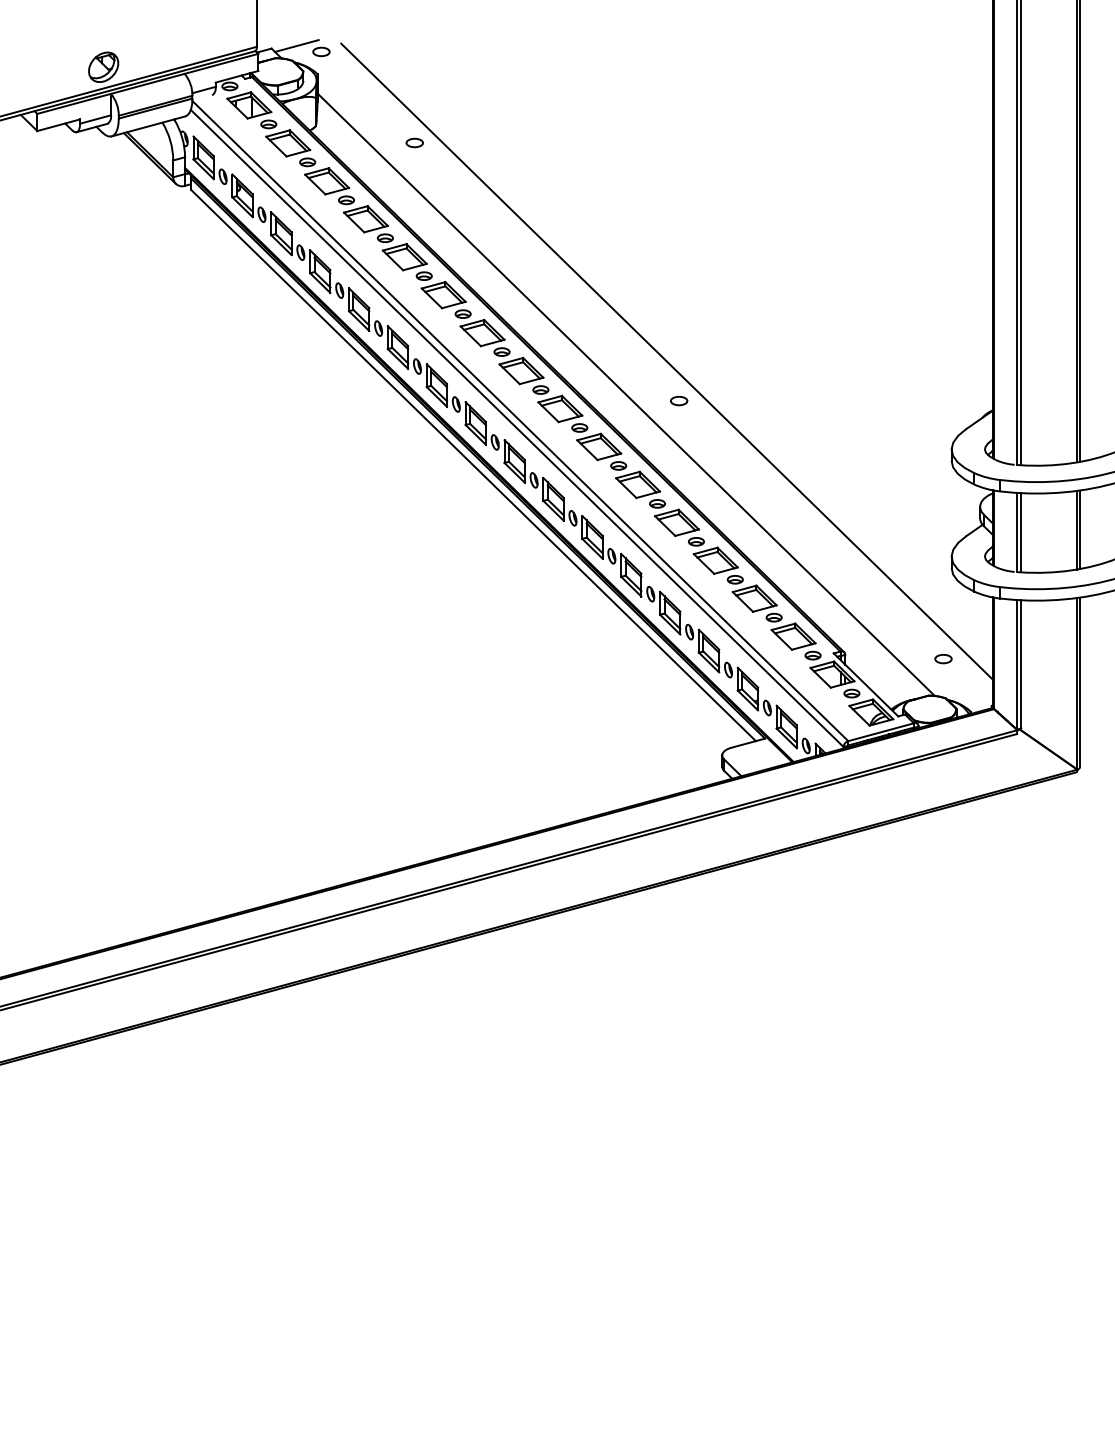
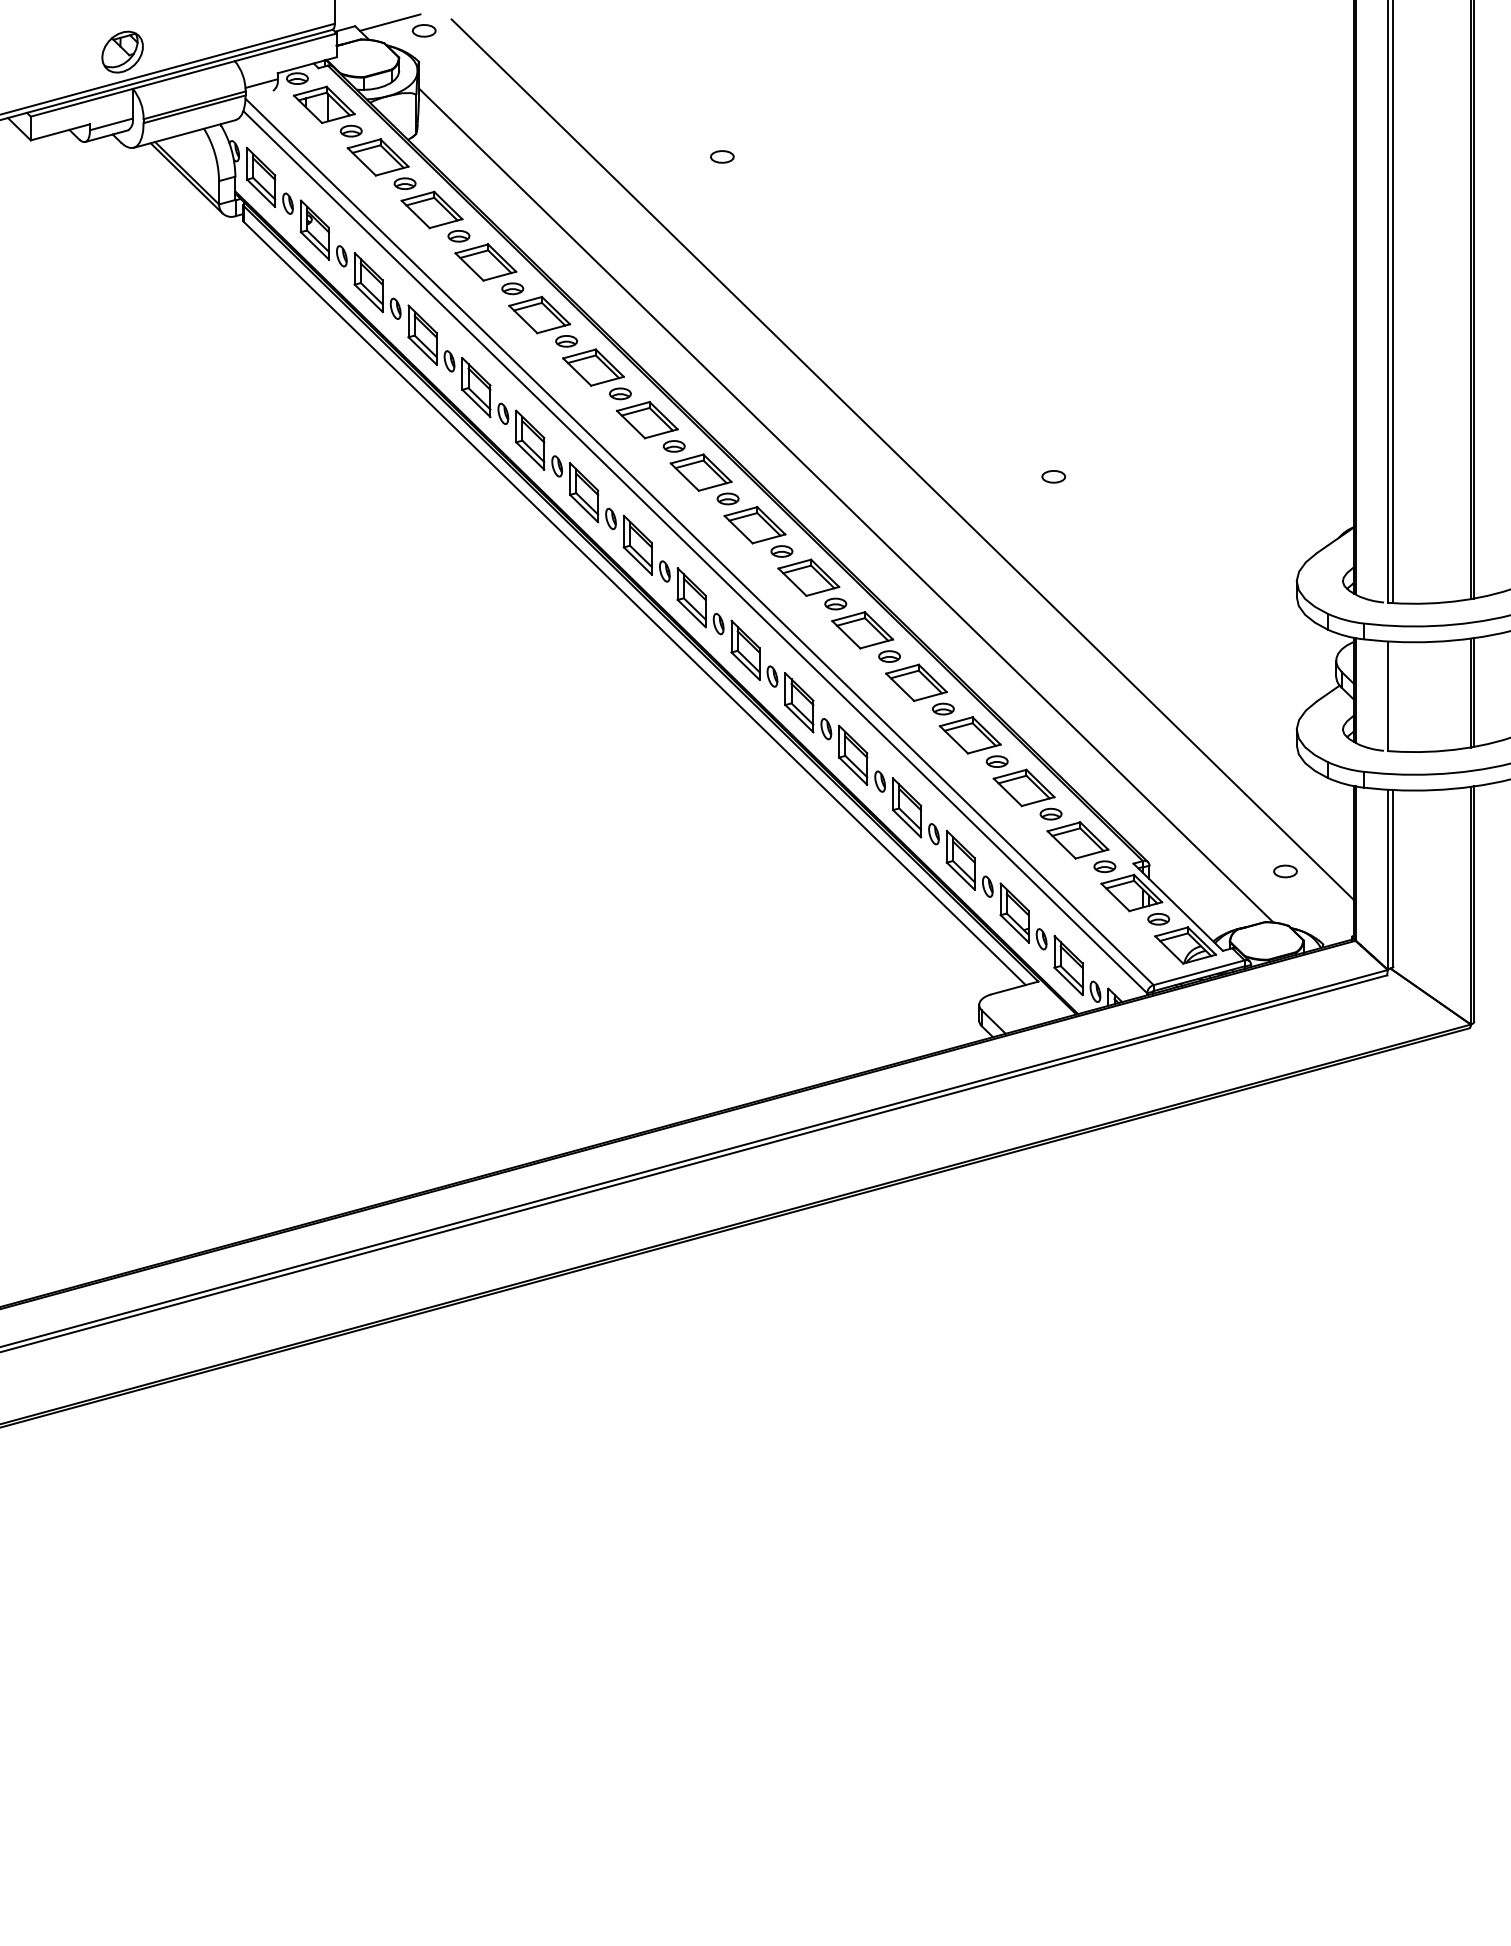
part: (414, 142) -> (721, 156), moved
part: (679, 400) -> (1054, 476), moved
line: (1021, 532) -> (1393, 696), removed

